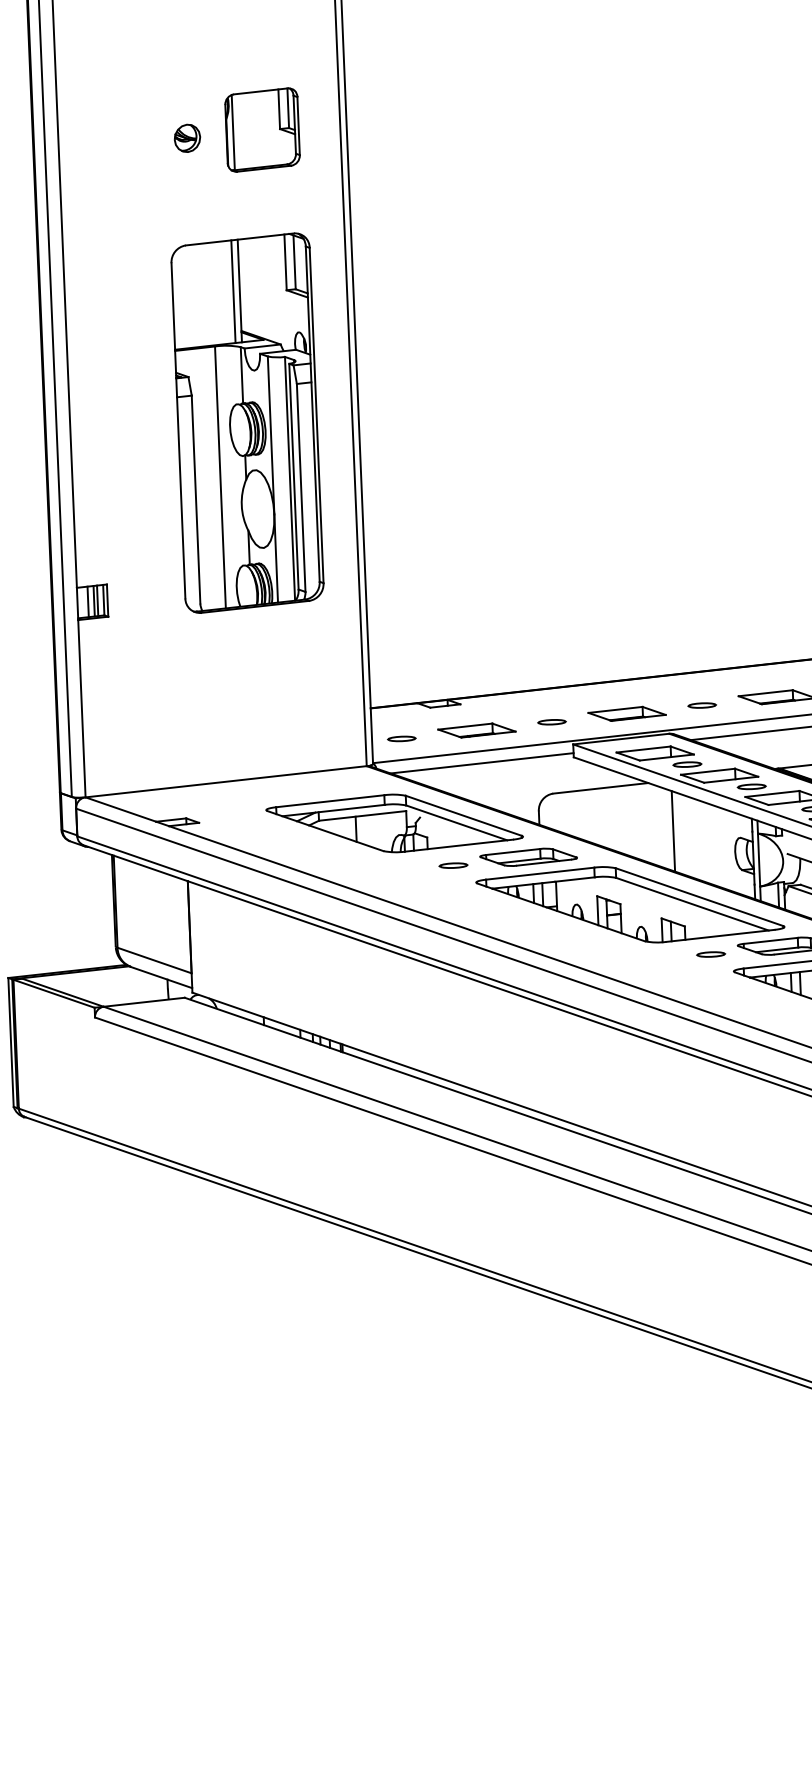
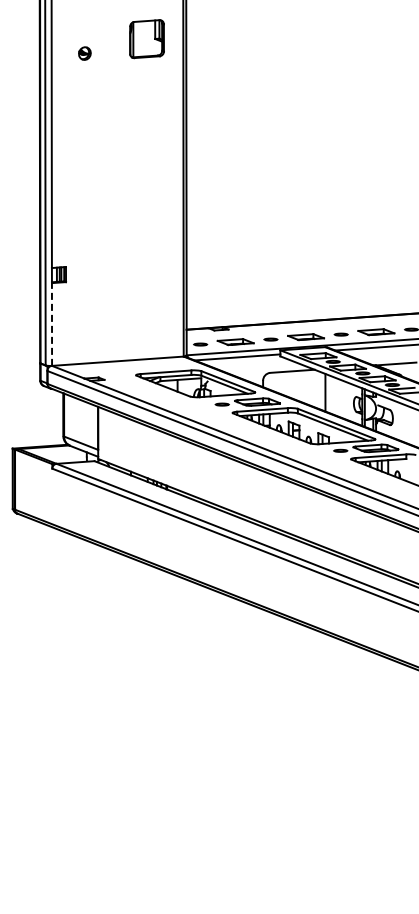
part: (261, 130) -> (146, 39), moved
part: (186, 138) -> (84, 53), moved
part: (247, 423) -> (134, 194), removed
line: (82, 708) -> (52, 324), solid -> dashed

